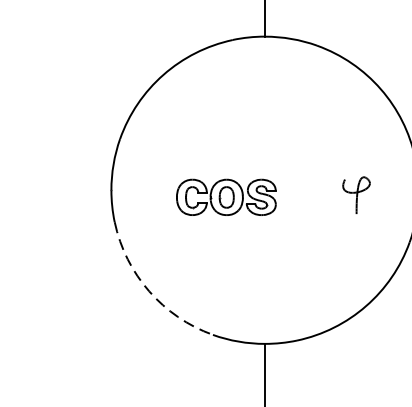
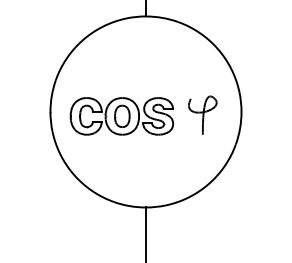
part: (355, 194) -> (202, 114), size x1.67
part: (225, 197) -> (121, 116), size x1.67
arc: (148, 290) -> (73, 174), dashed -> solid

